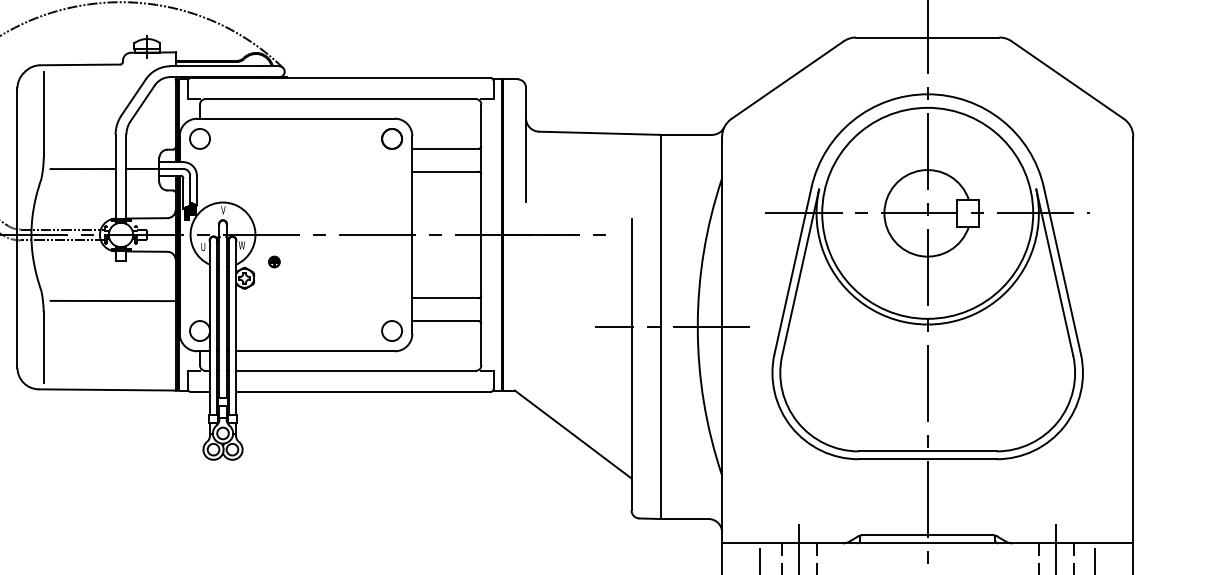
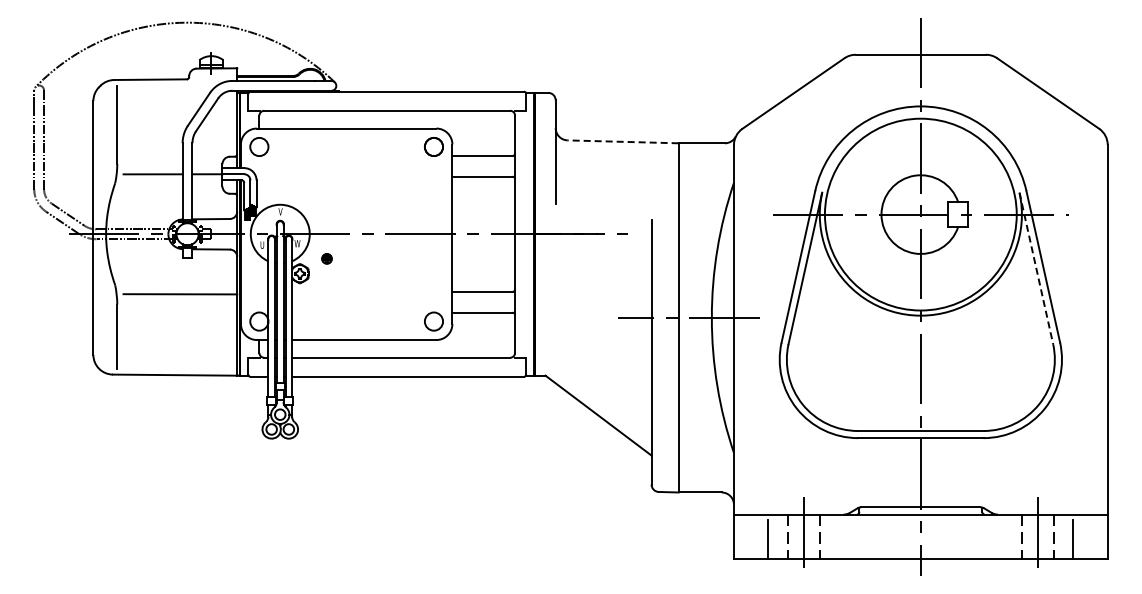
line: (600, 132) -> (623, 141), solid -> dashed
line: (1054, 272) -> (1036, 268), solid -> dashed

